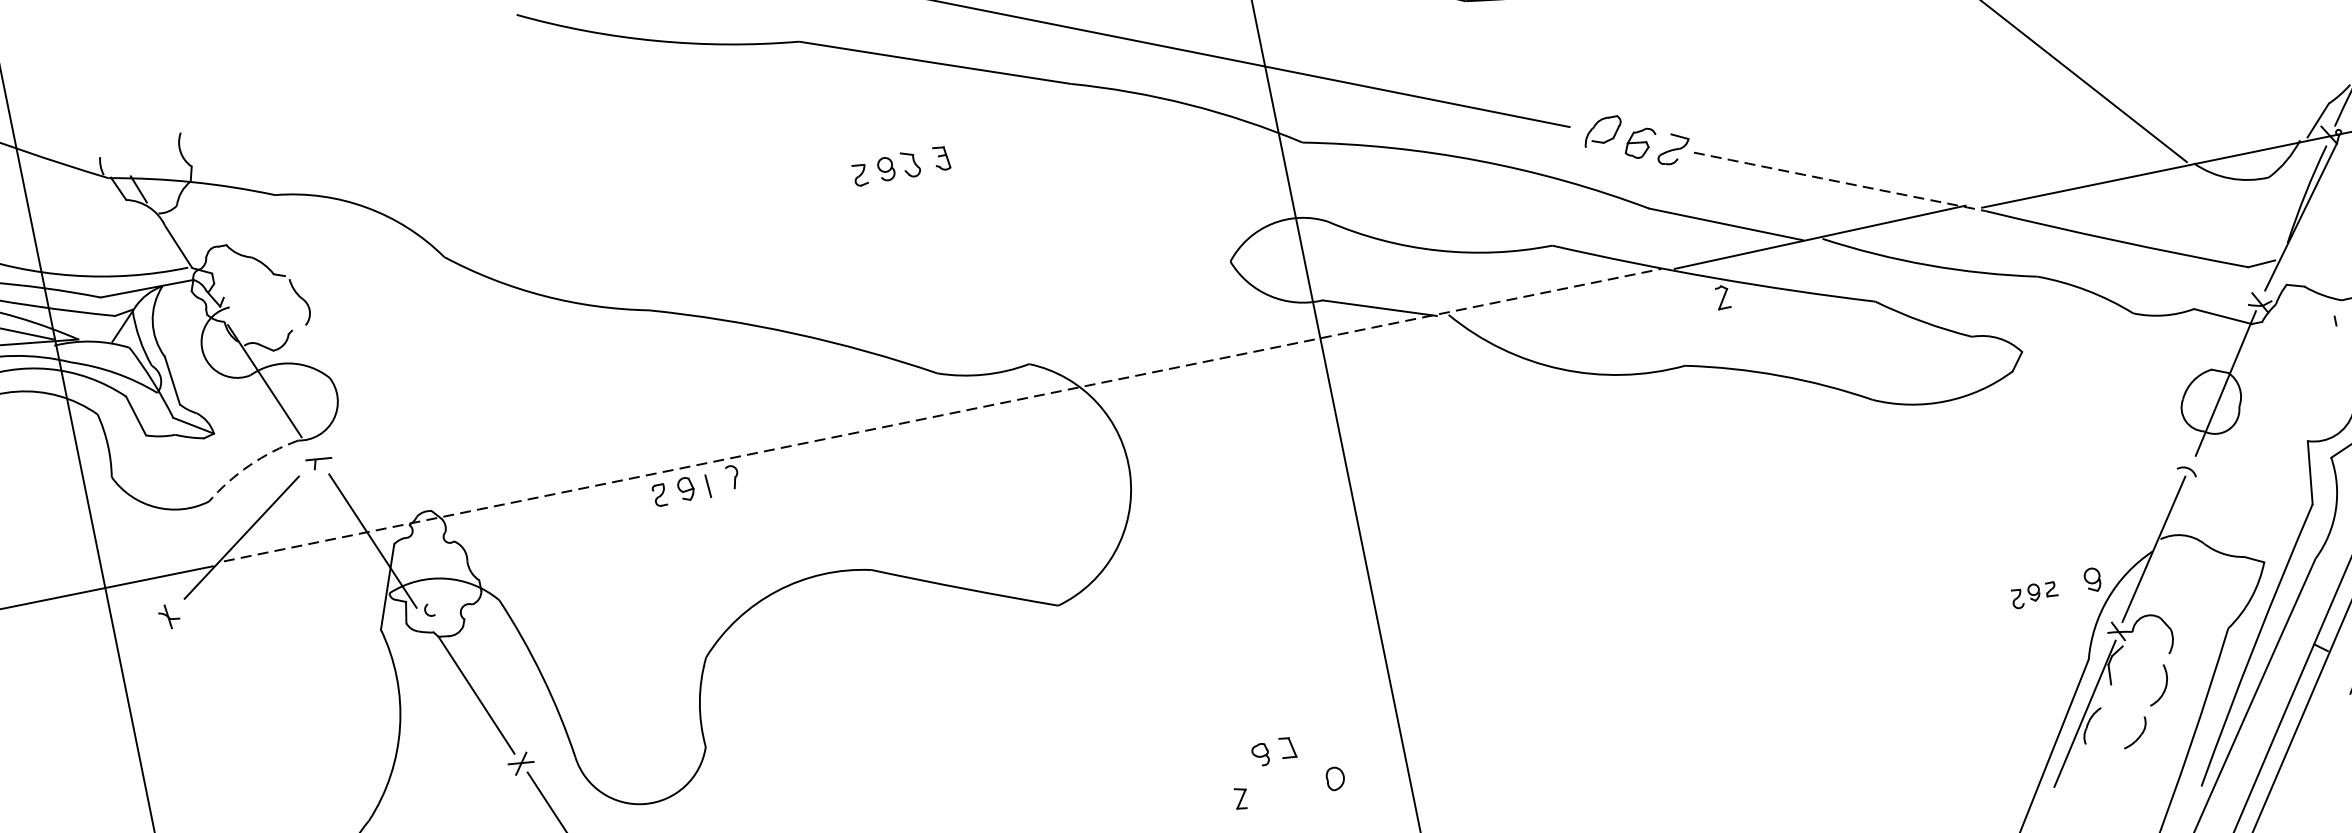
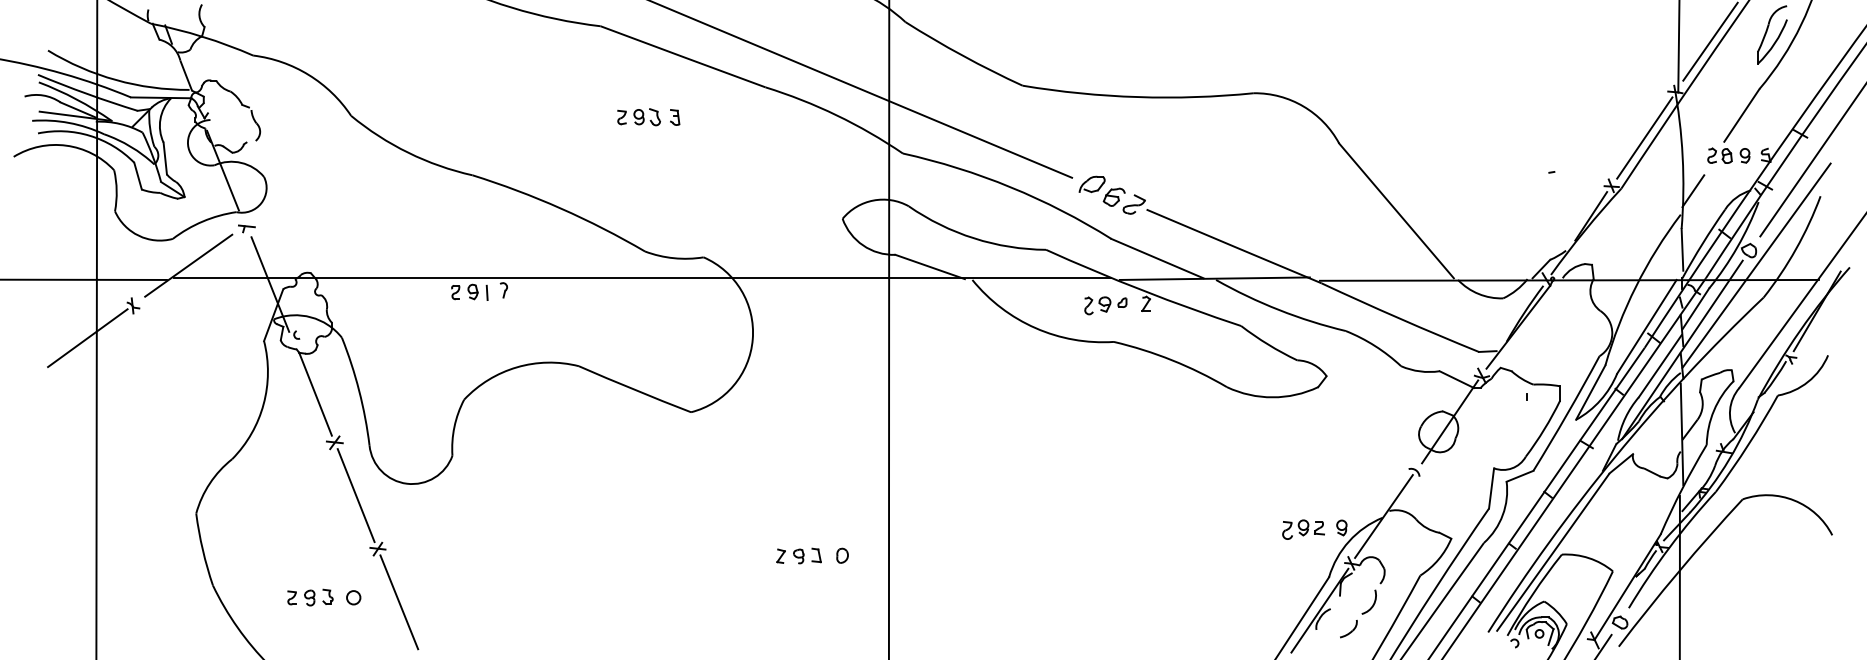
arc: (1840, 181) -> (1234, 246), dashed -> solid
part: (1660, 312) -> (1105, 305), added
line: (943, 415) -> (643, 278), dashed -> solid
arc: (249, 465) -> (202, 221), dashed -> solid
part: (2034, 594) -> (1303, 529), size x1.43
line: (109, 680) -> (87, 338), added
part: (1273, 750) -> (807, 555), moved

